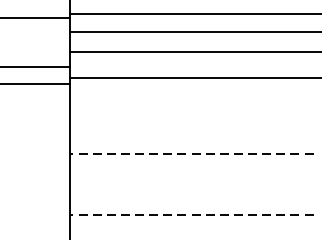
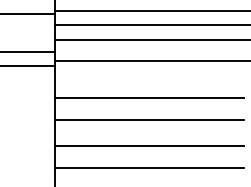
line: (191, 126) -> (149, 98), added
line: (191, 154) -> (149, 120), dashed -> solid
line: (191, 186) -> (149, 145), added
line: (191, 215) -> (149, 167), dashed -> solid

